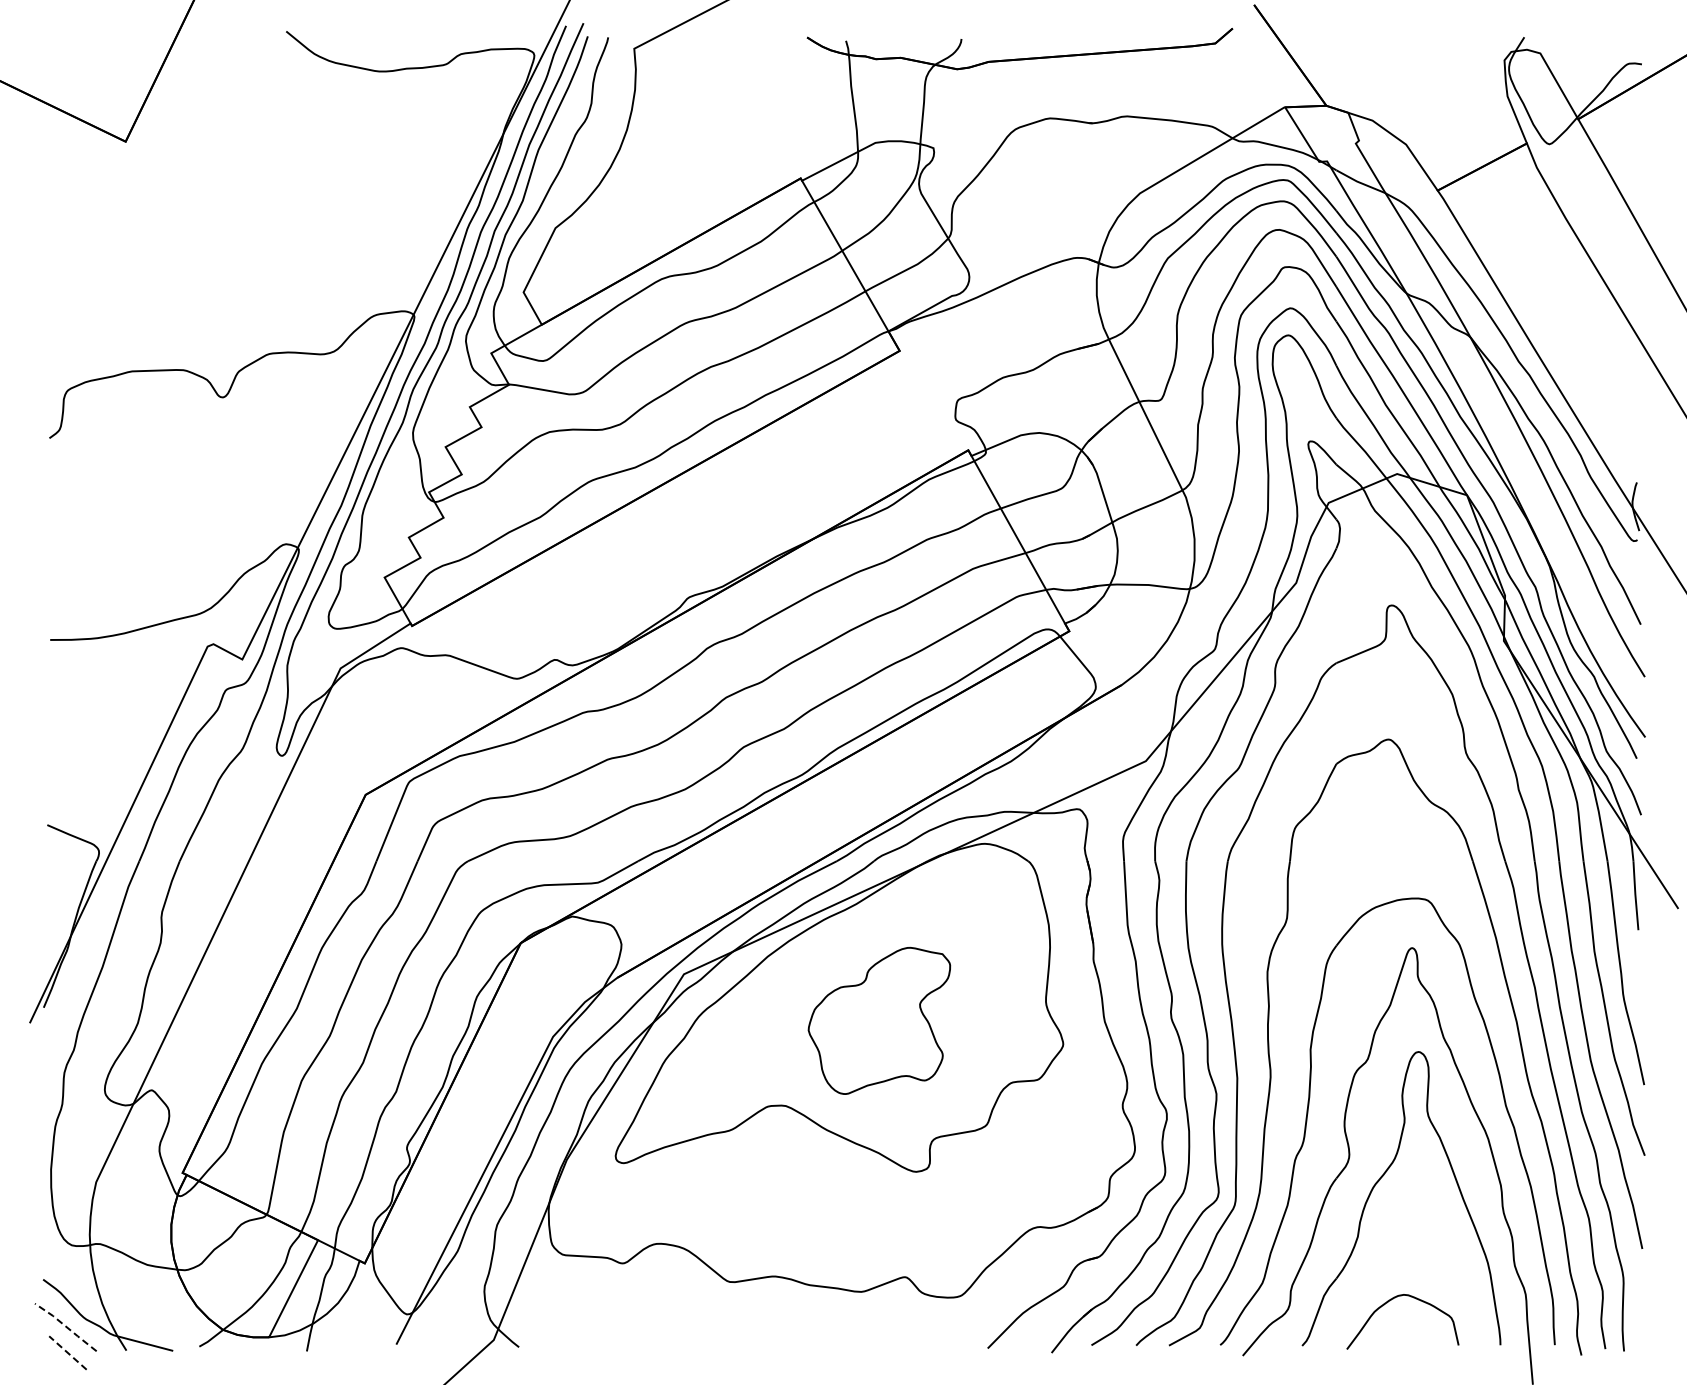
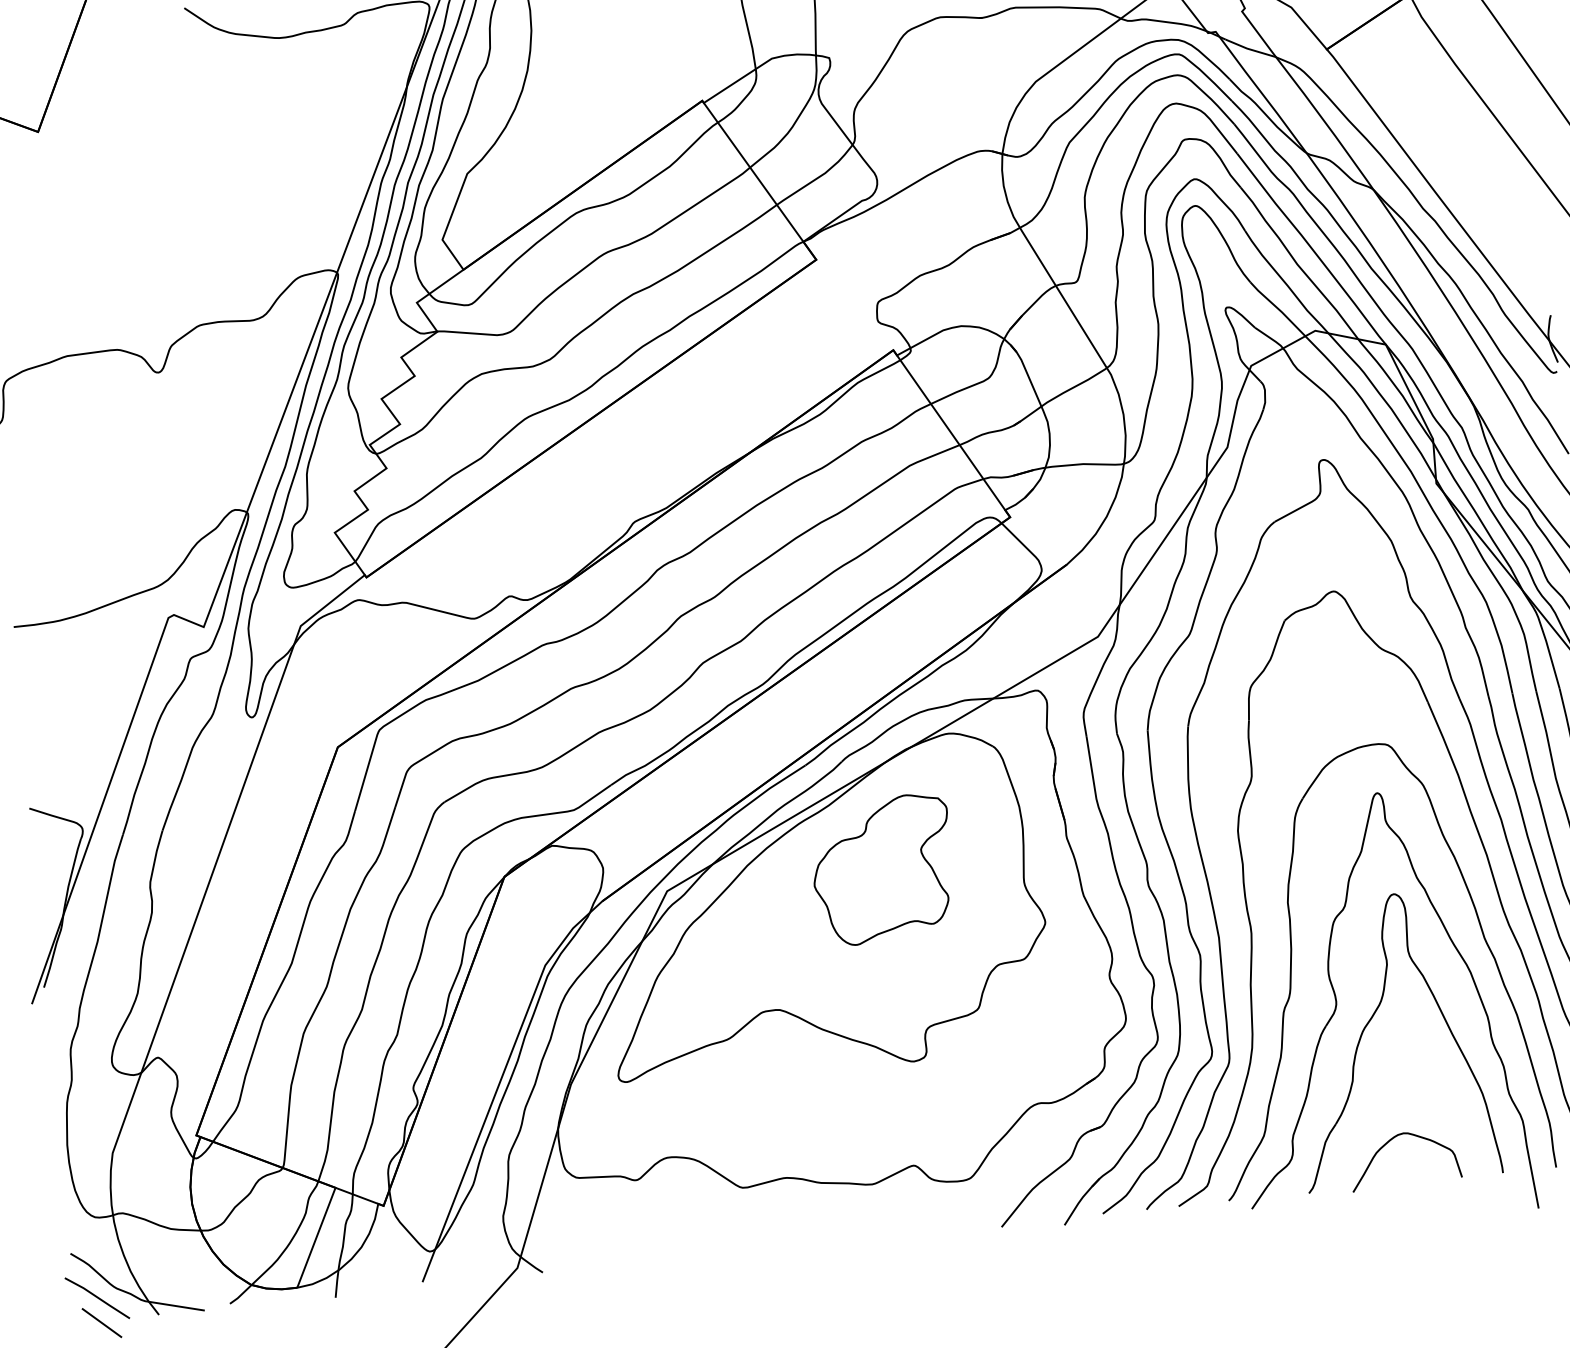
part: (879, 1020) -> (882, 869), moved
line: (66, 1327) -> (98, 1298), dashed -> solid
line: (67, 1352) -> (101, 1322), dashed -> solid

